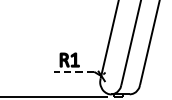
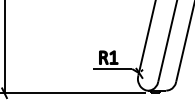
line: (73, 72) -> (112, 69), dashed -> solid

